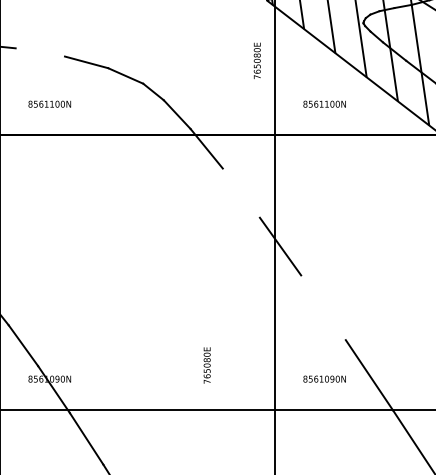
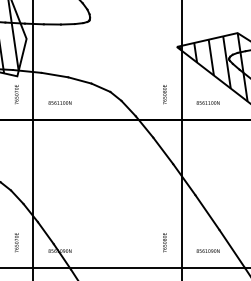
line: (39, 51) -> (54, 74), added
text: (256, 60) -> (164, 94), moved
line: (241, 192) -> (163, 150), added
line: (323, 307) -> (207, 212), added
text: (206, 365) -> (164, 242), moved

